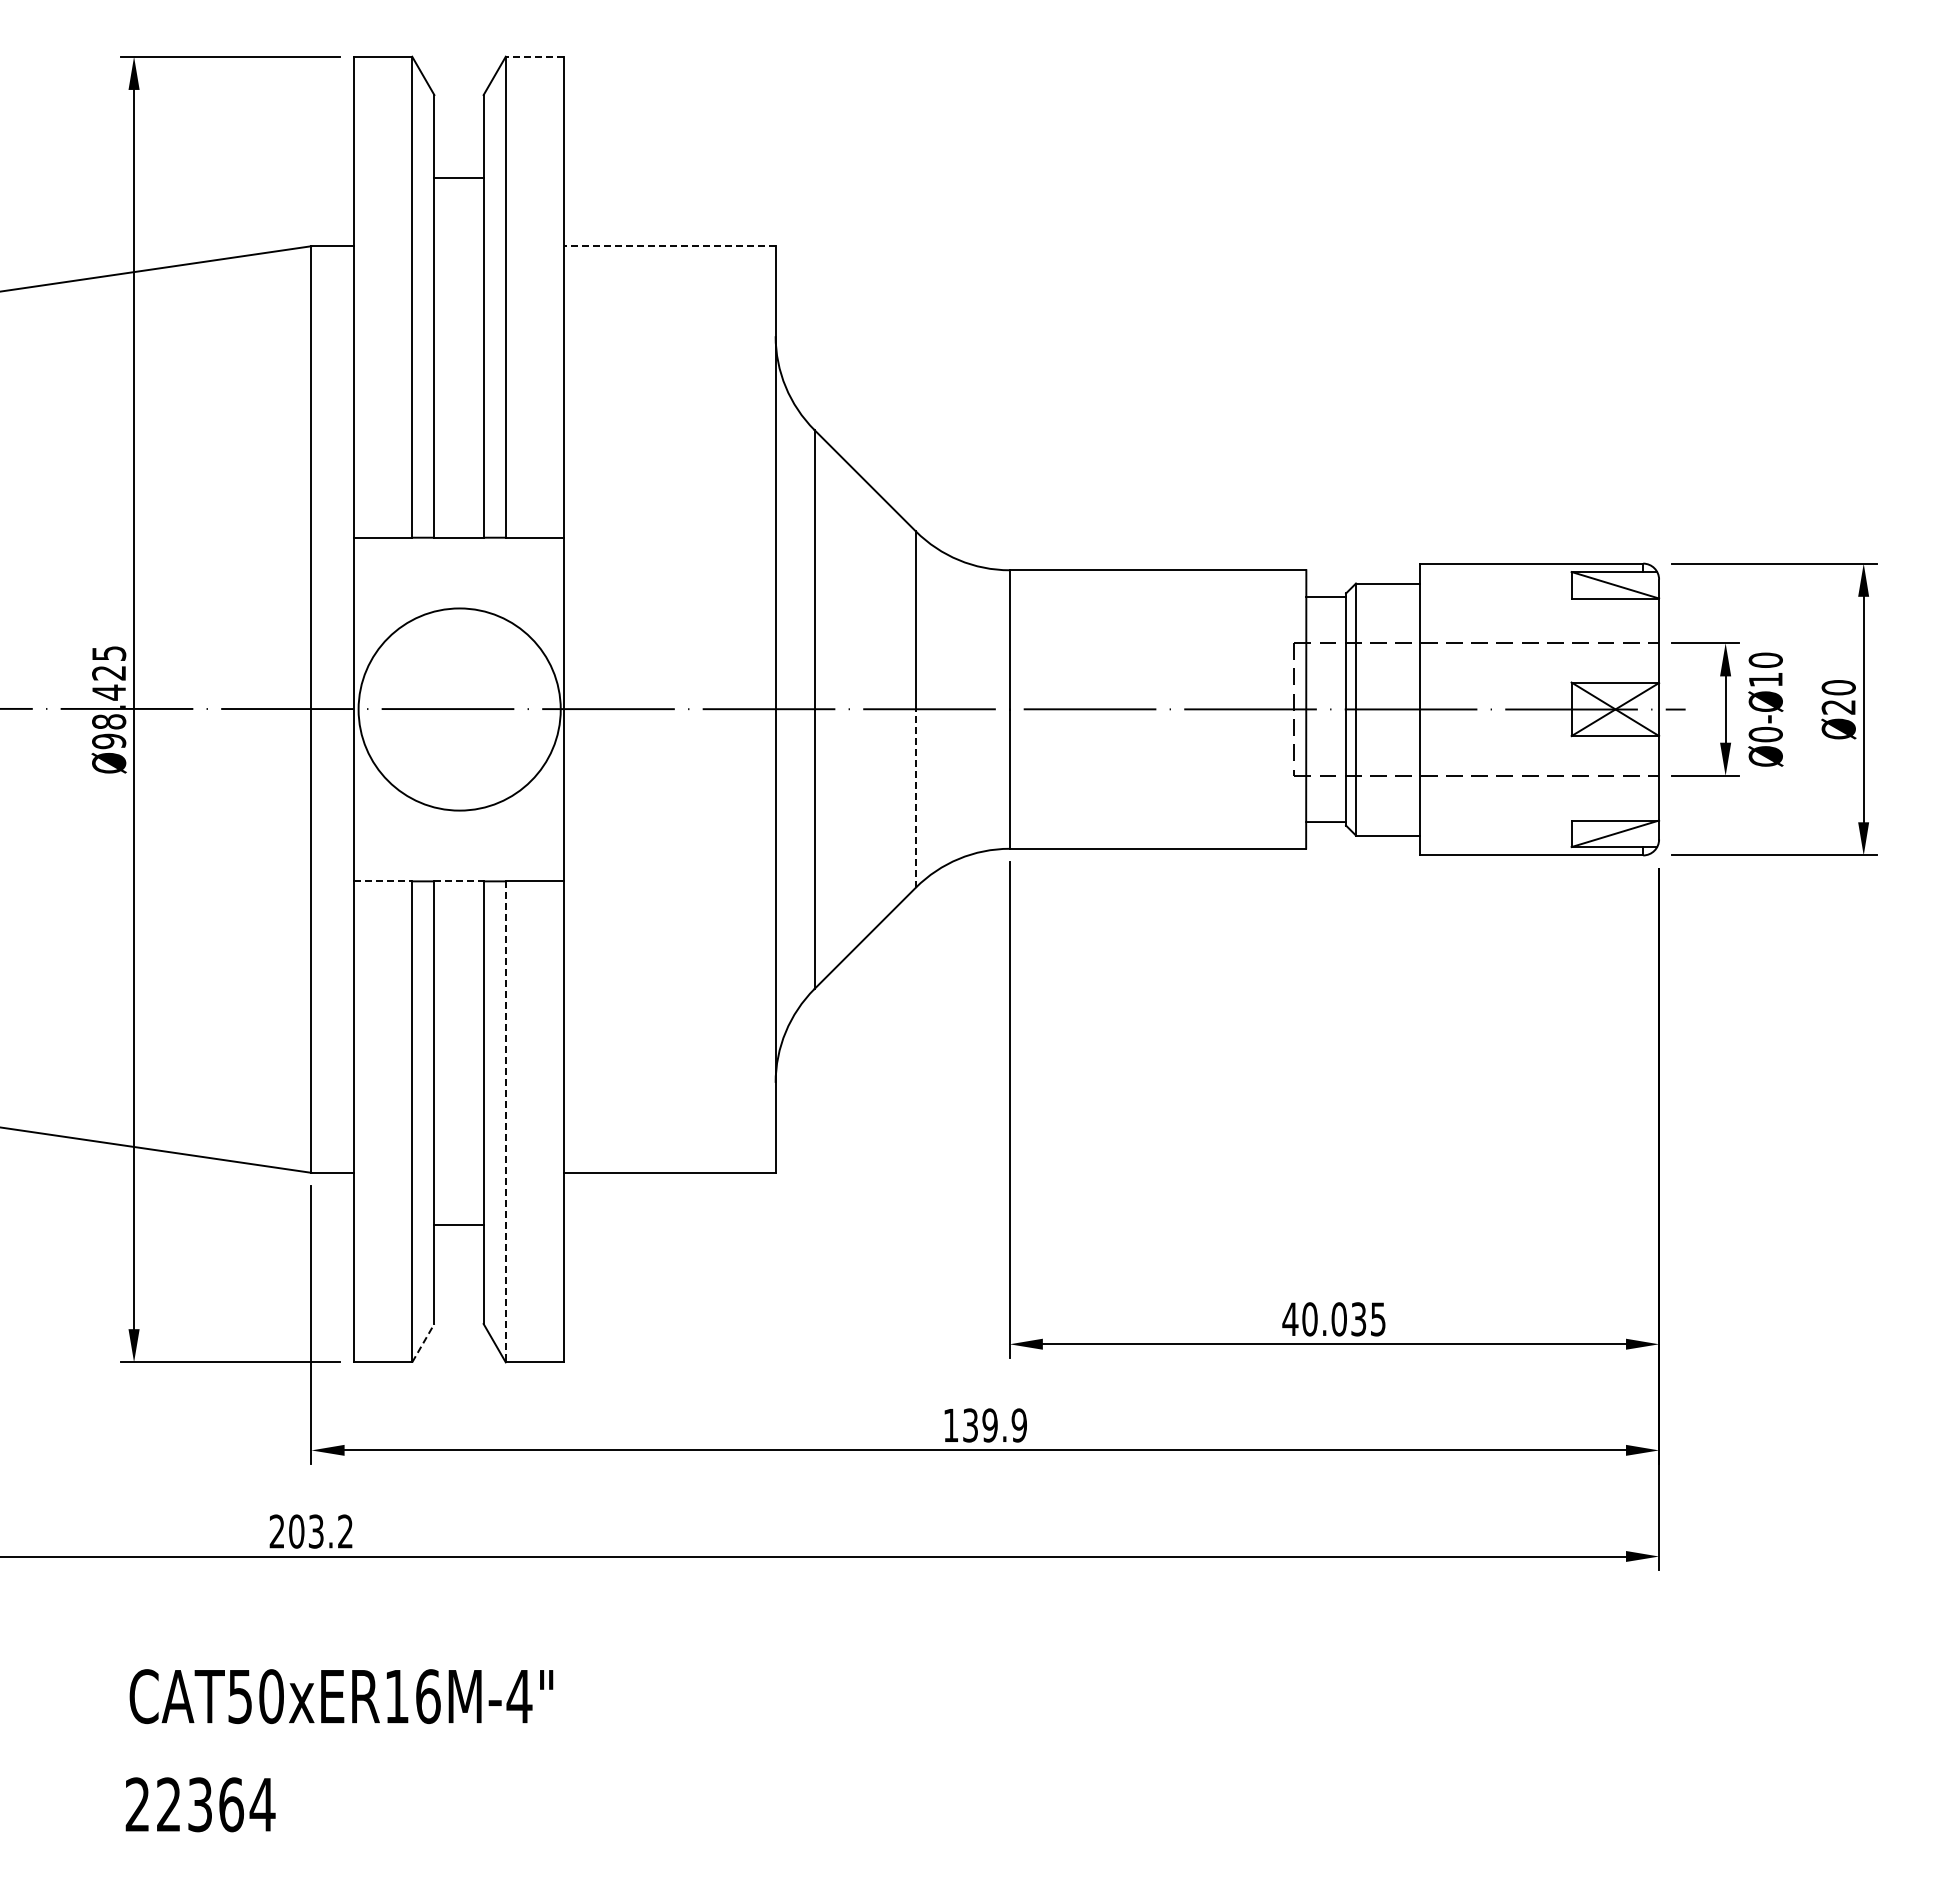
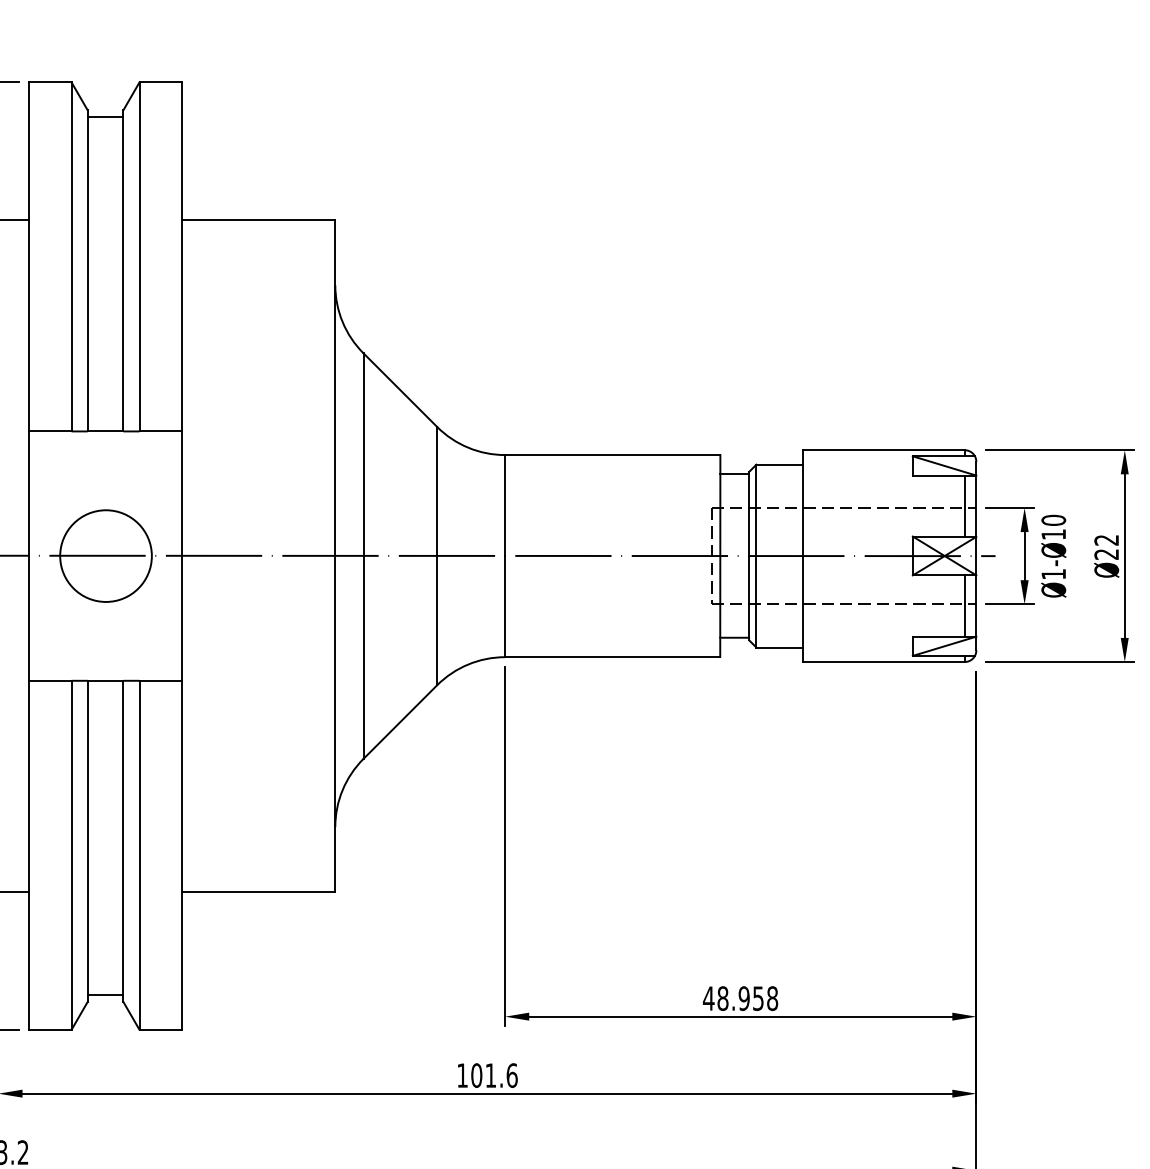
line: (534, 56) -> (160, 82), dashed -> solid
line: (458, 178) -> (105, 117), moved
line: (669, 246) -> (258, 220), dashed -> solid
line: (1643, 640) -> (965, 506), added
text: (1838, 687) -> (1106, 540), 20 -> 22
circle: (459, 709) -> (105, 556), size x0.62
text: (1765, 734) -> (1053, 574), Ø0-Ø -> Ø1-Ø
line: (1643, 778) -> (965, 606), added
line: (915, 798) -> (436, 620), dashed -> solid
line: (383, 881) -> (50, 680), dashed -> solid
line: (459, 881) -> (105, 680), dashed -> solid
line: (505, 1122) -> (139, 855), dashed -> solid
line: (458, 1225) -> (105, 995), moved
text: (1343, 1319) -> (747, 998), 40.035 -> 48.958
line: (423, 1342) -> (79, 1015), dashed -> solid
text: (995, 1425) -> (494, 1075), 139.9 -> 101.6

